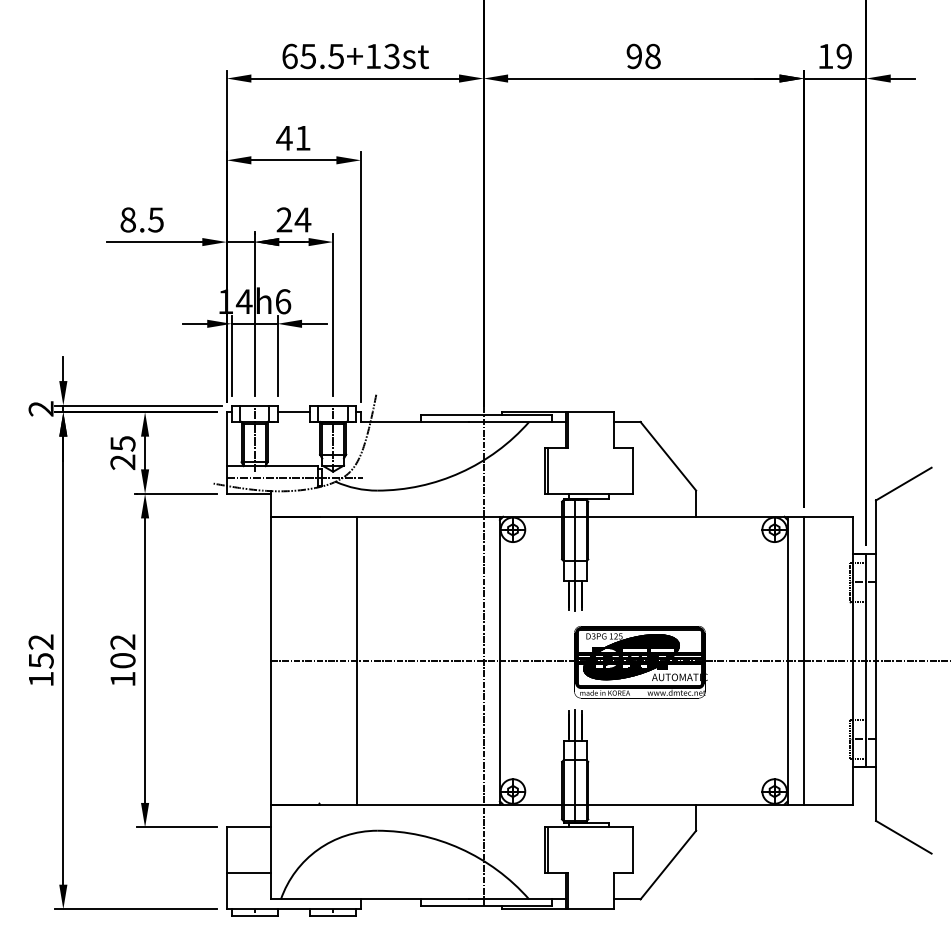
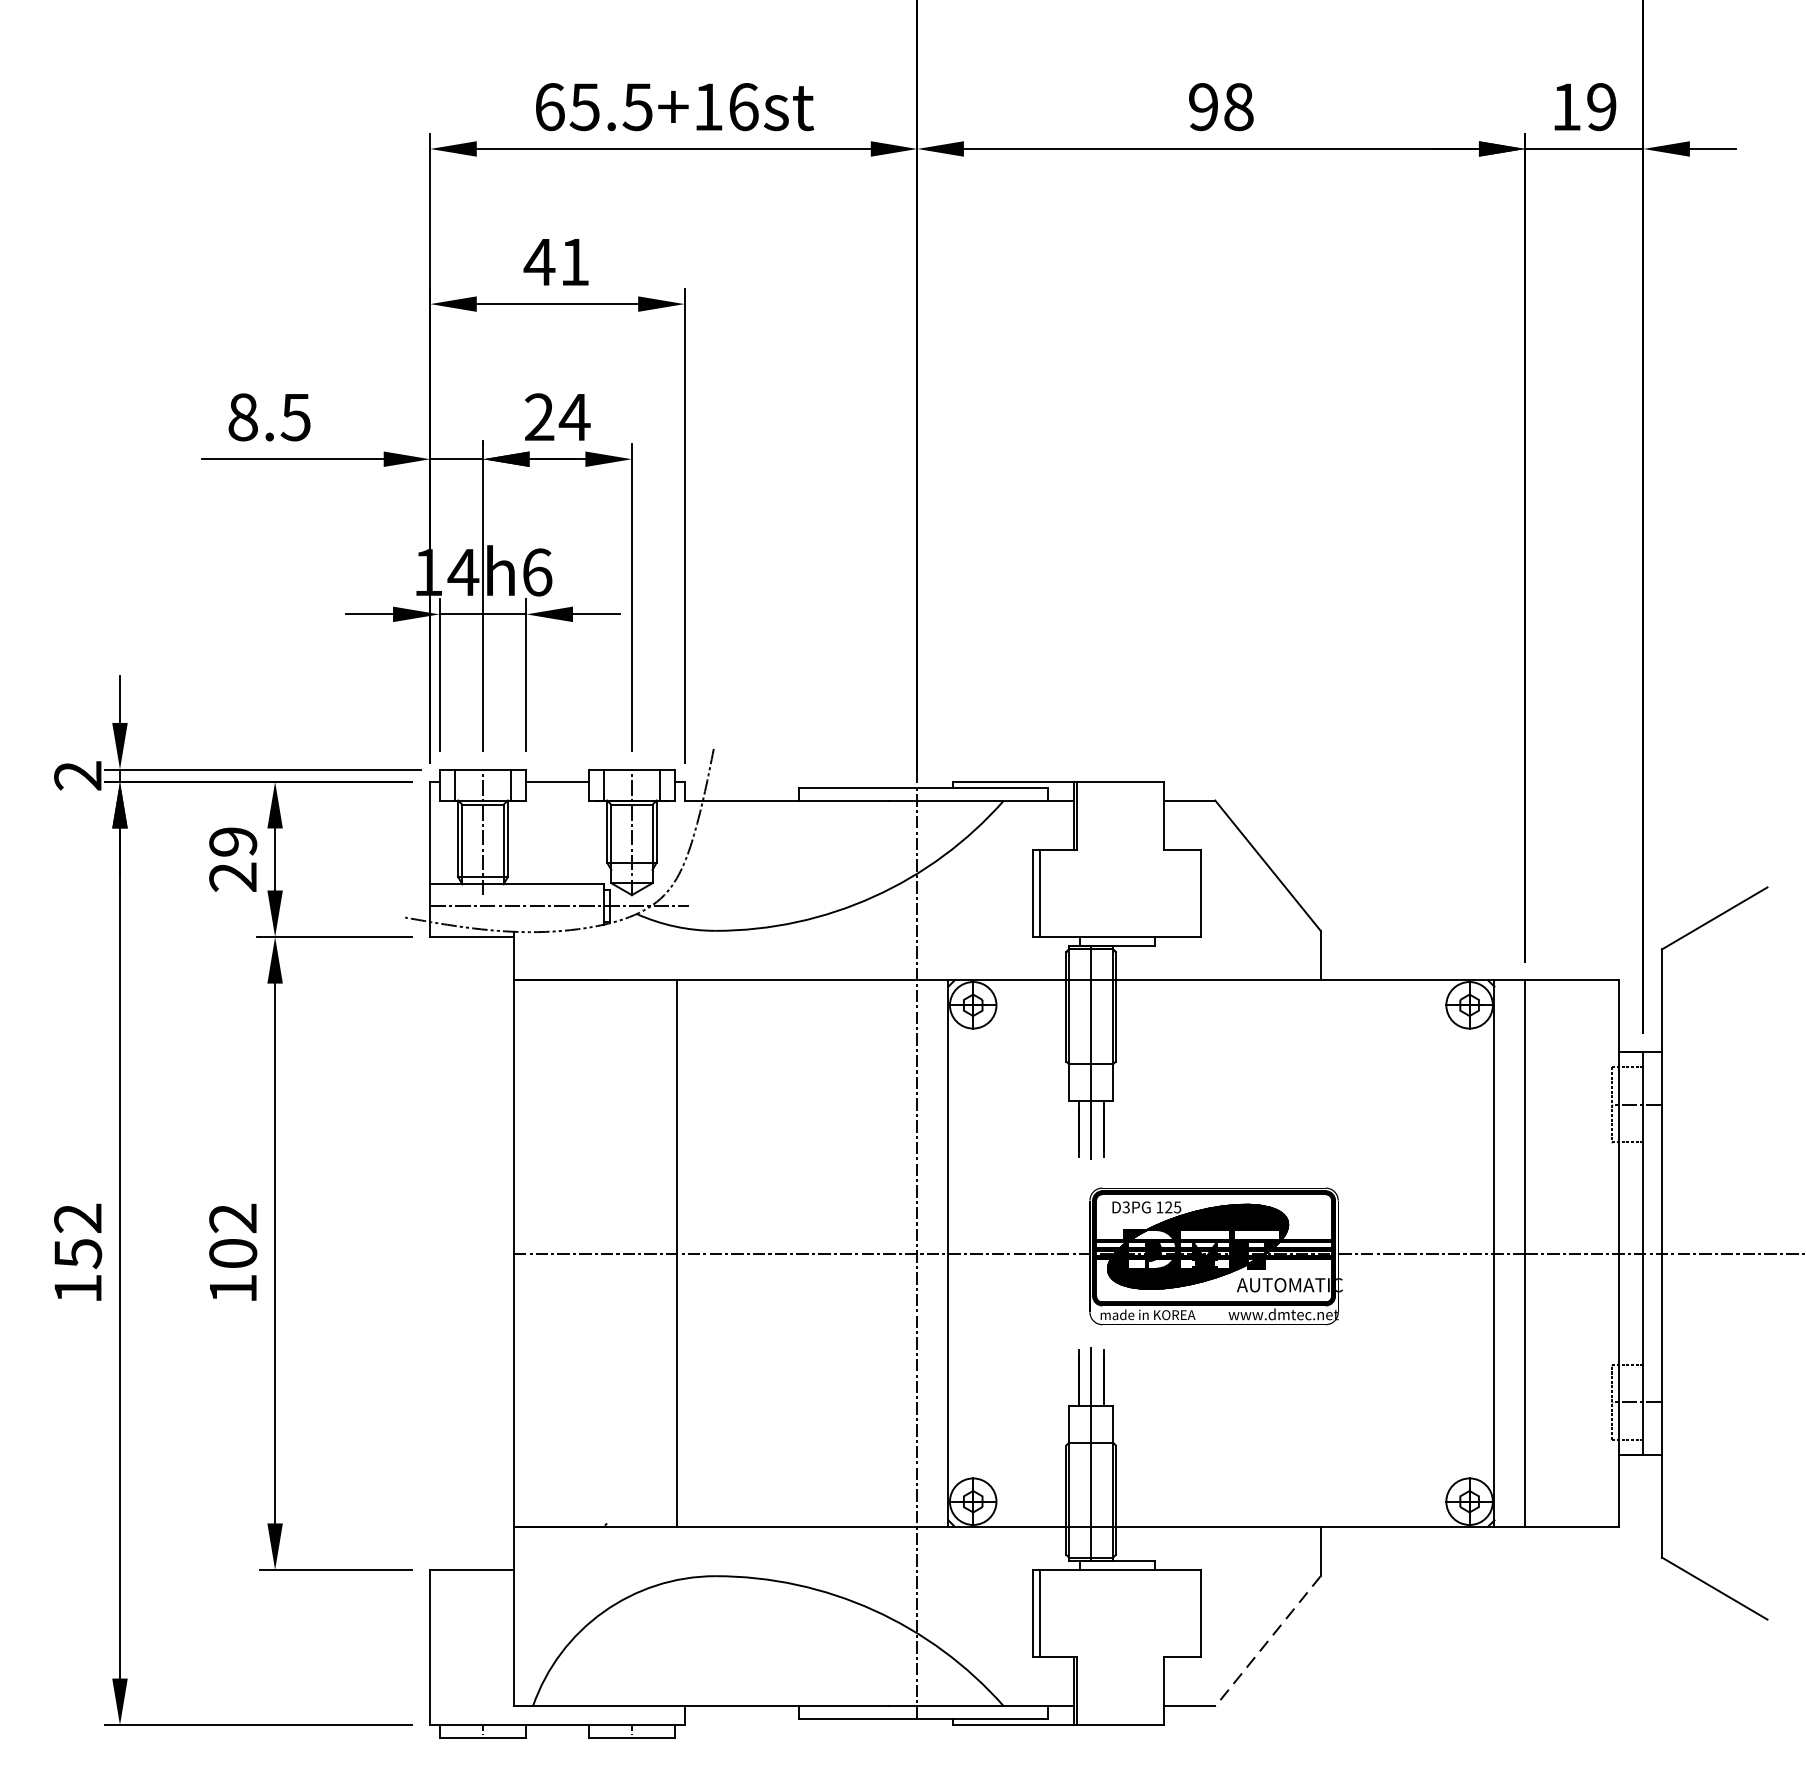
text: (391, 56) -> (742, 107), 65.5+13st -> 65.5+16st
text: (122, 443) -> (232, 841), 25 -> 29
line: (668, 865) -> (1268, 1642), solid -> dashed
line: (248, 873) -> (471, 1657), removed

